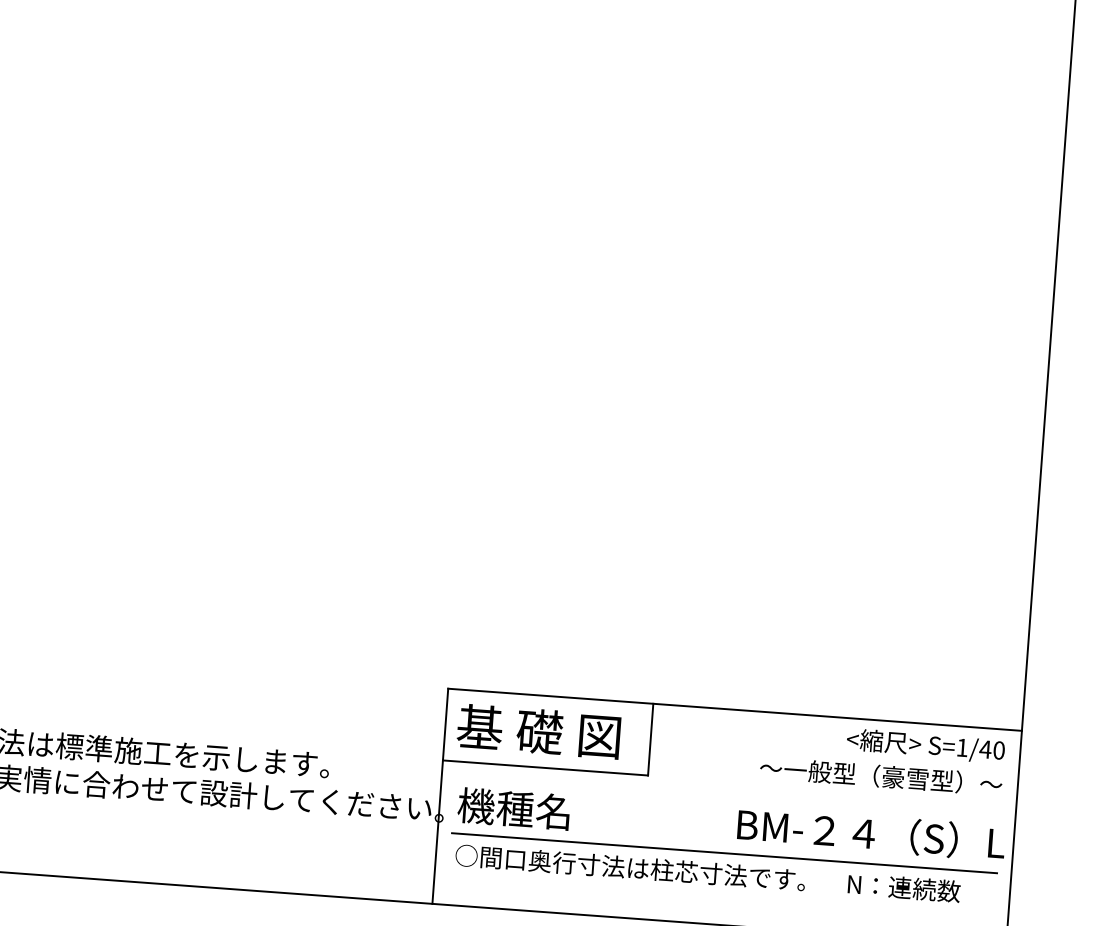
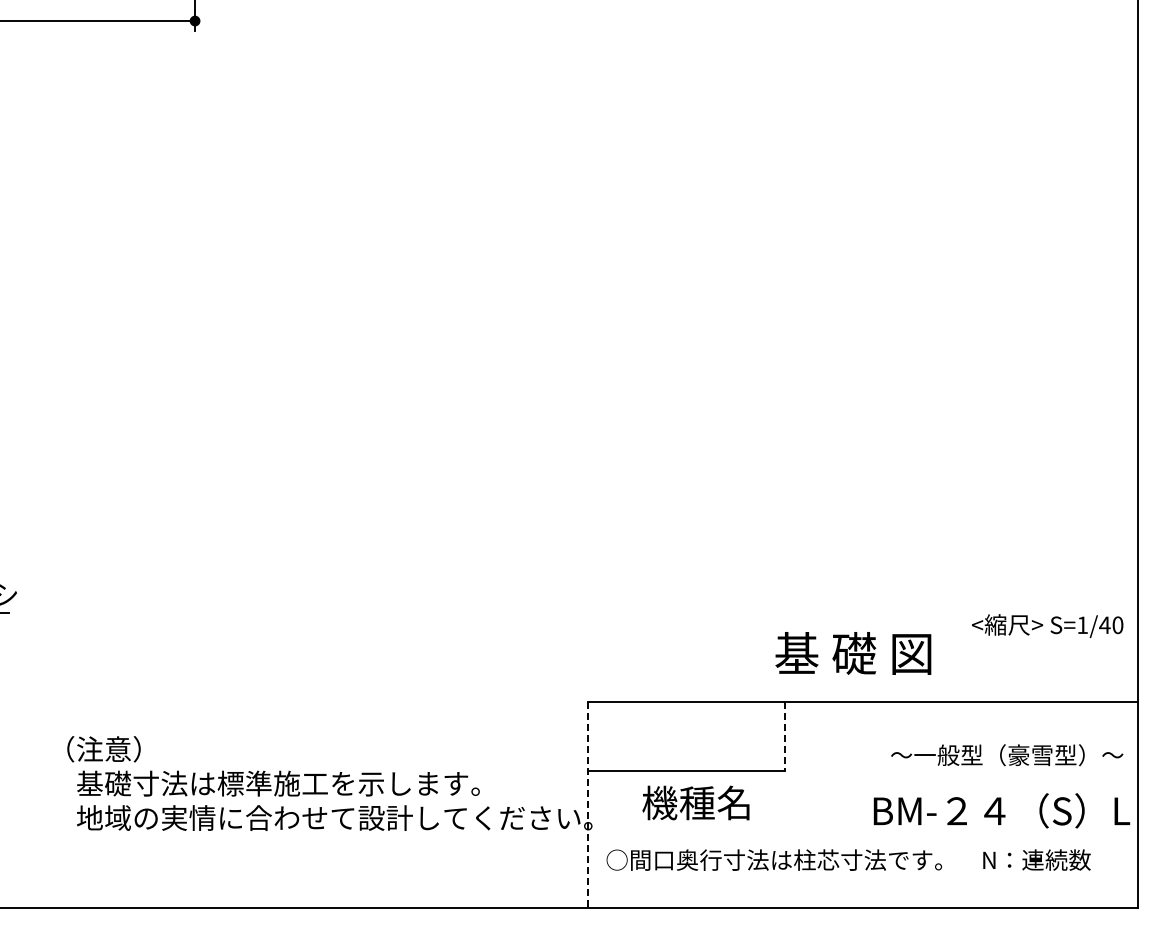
text: (539, 731) -> (853, 653), moved
line: (650, 739) -> (784, 736), solid -> dashed
text: (925, 745) -> (1047, 625), moved
line: (439, 796) -> (587, 805), solid -> dashed
text: (513, 808) -> (695, 802), moved
line: (723, 853) -> (862, 839), removed

